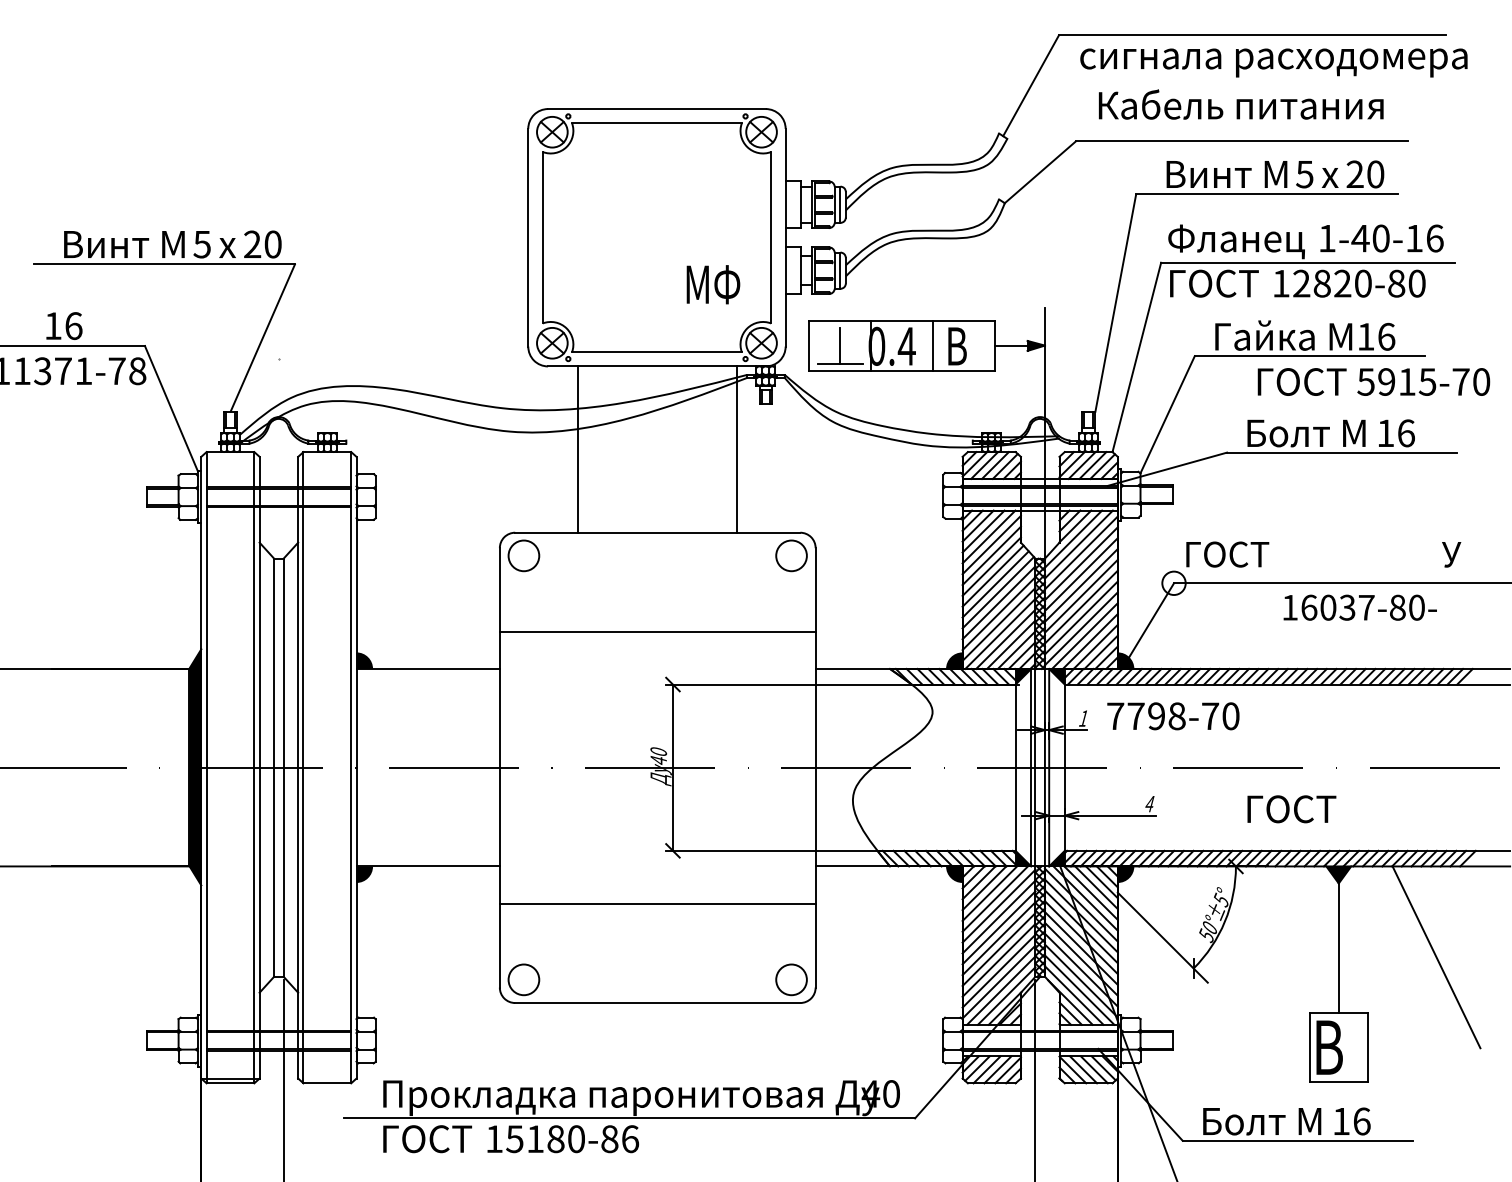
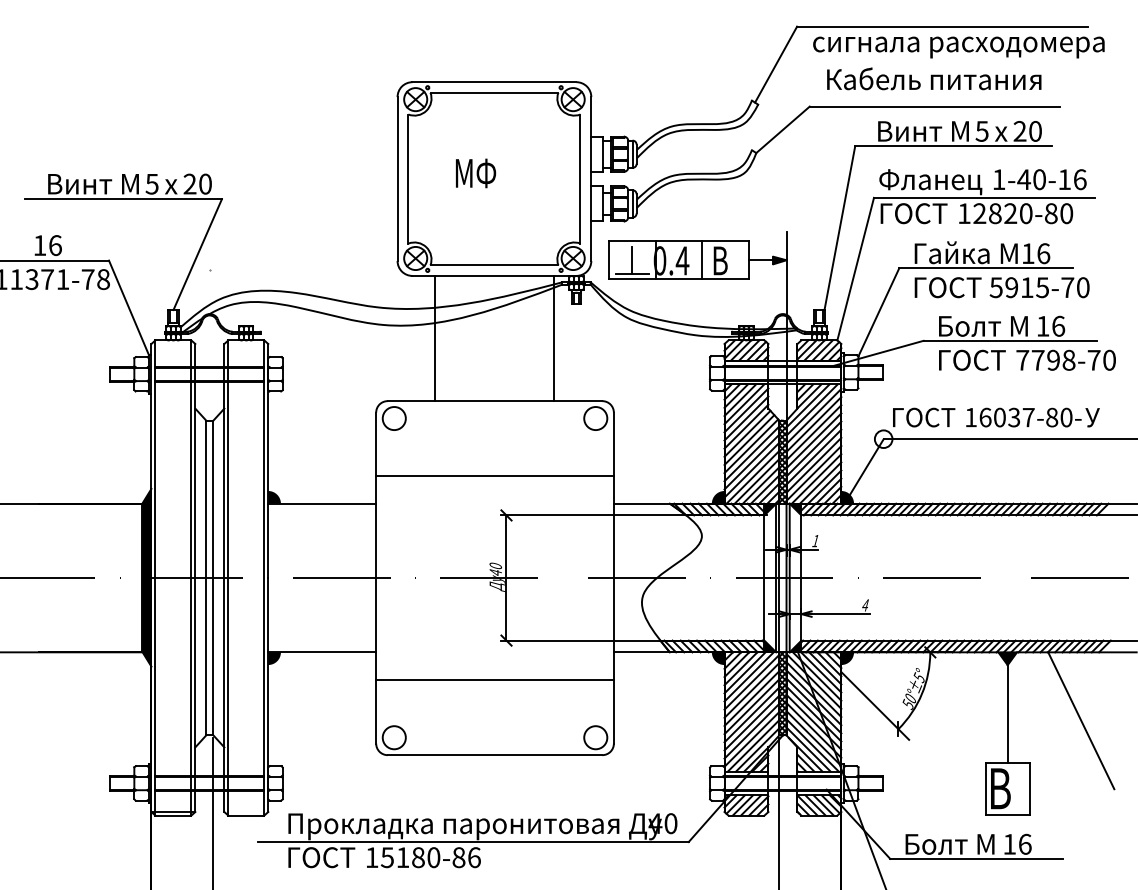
text: (714, 284) -> (476, 173), moved
text: (1373, 381) -> (1001, 287), moved
text: (1359, 607) -> (1023, 417), moved
text: (1172, 715) -> (1065, 359), moved
text: (1292, 808) -> (972, 359), moved

